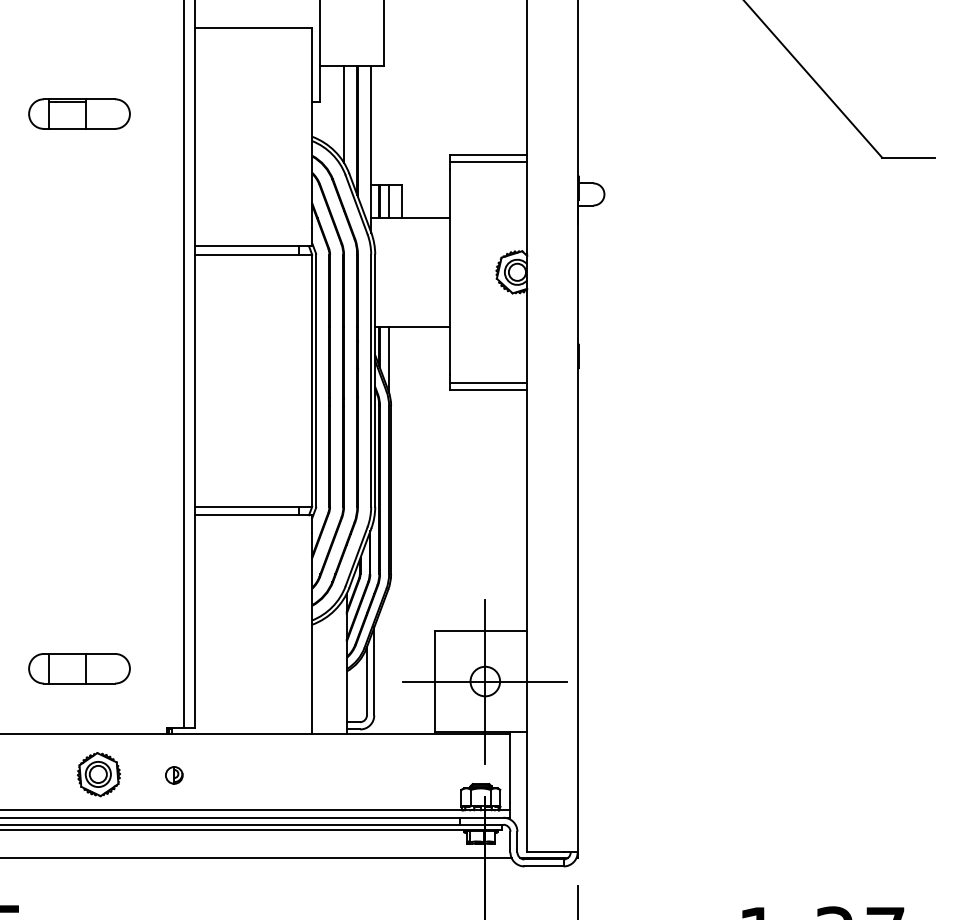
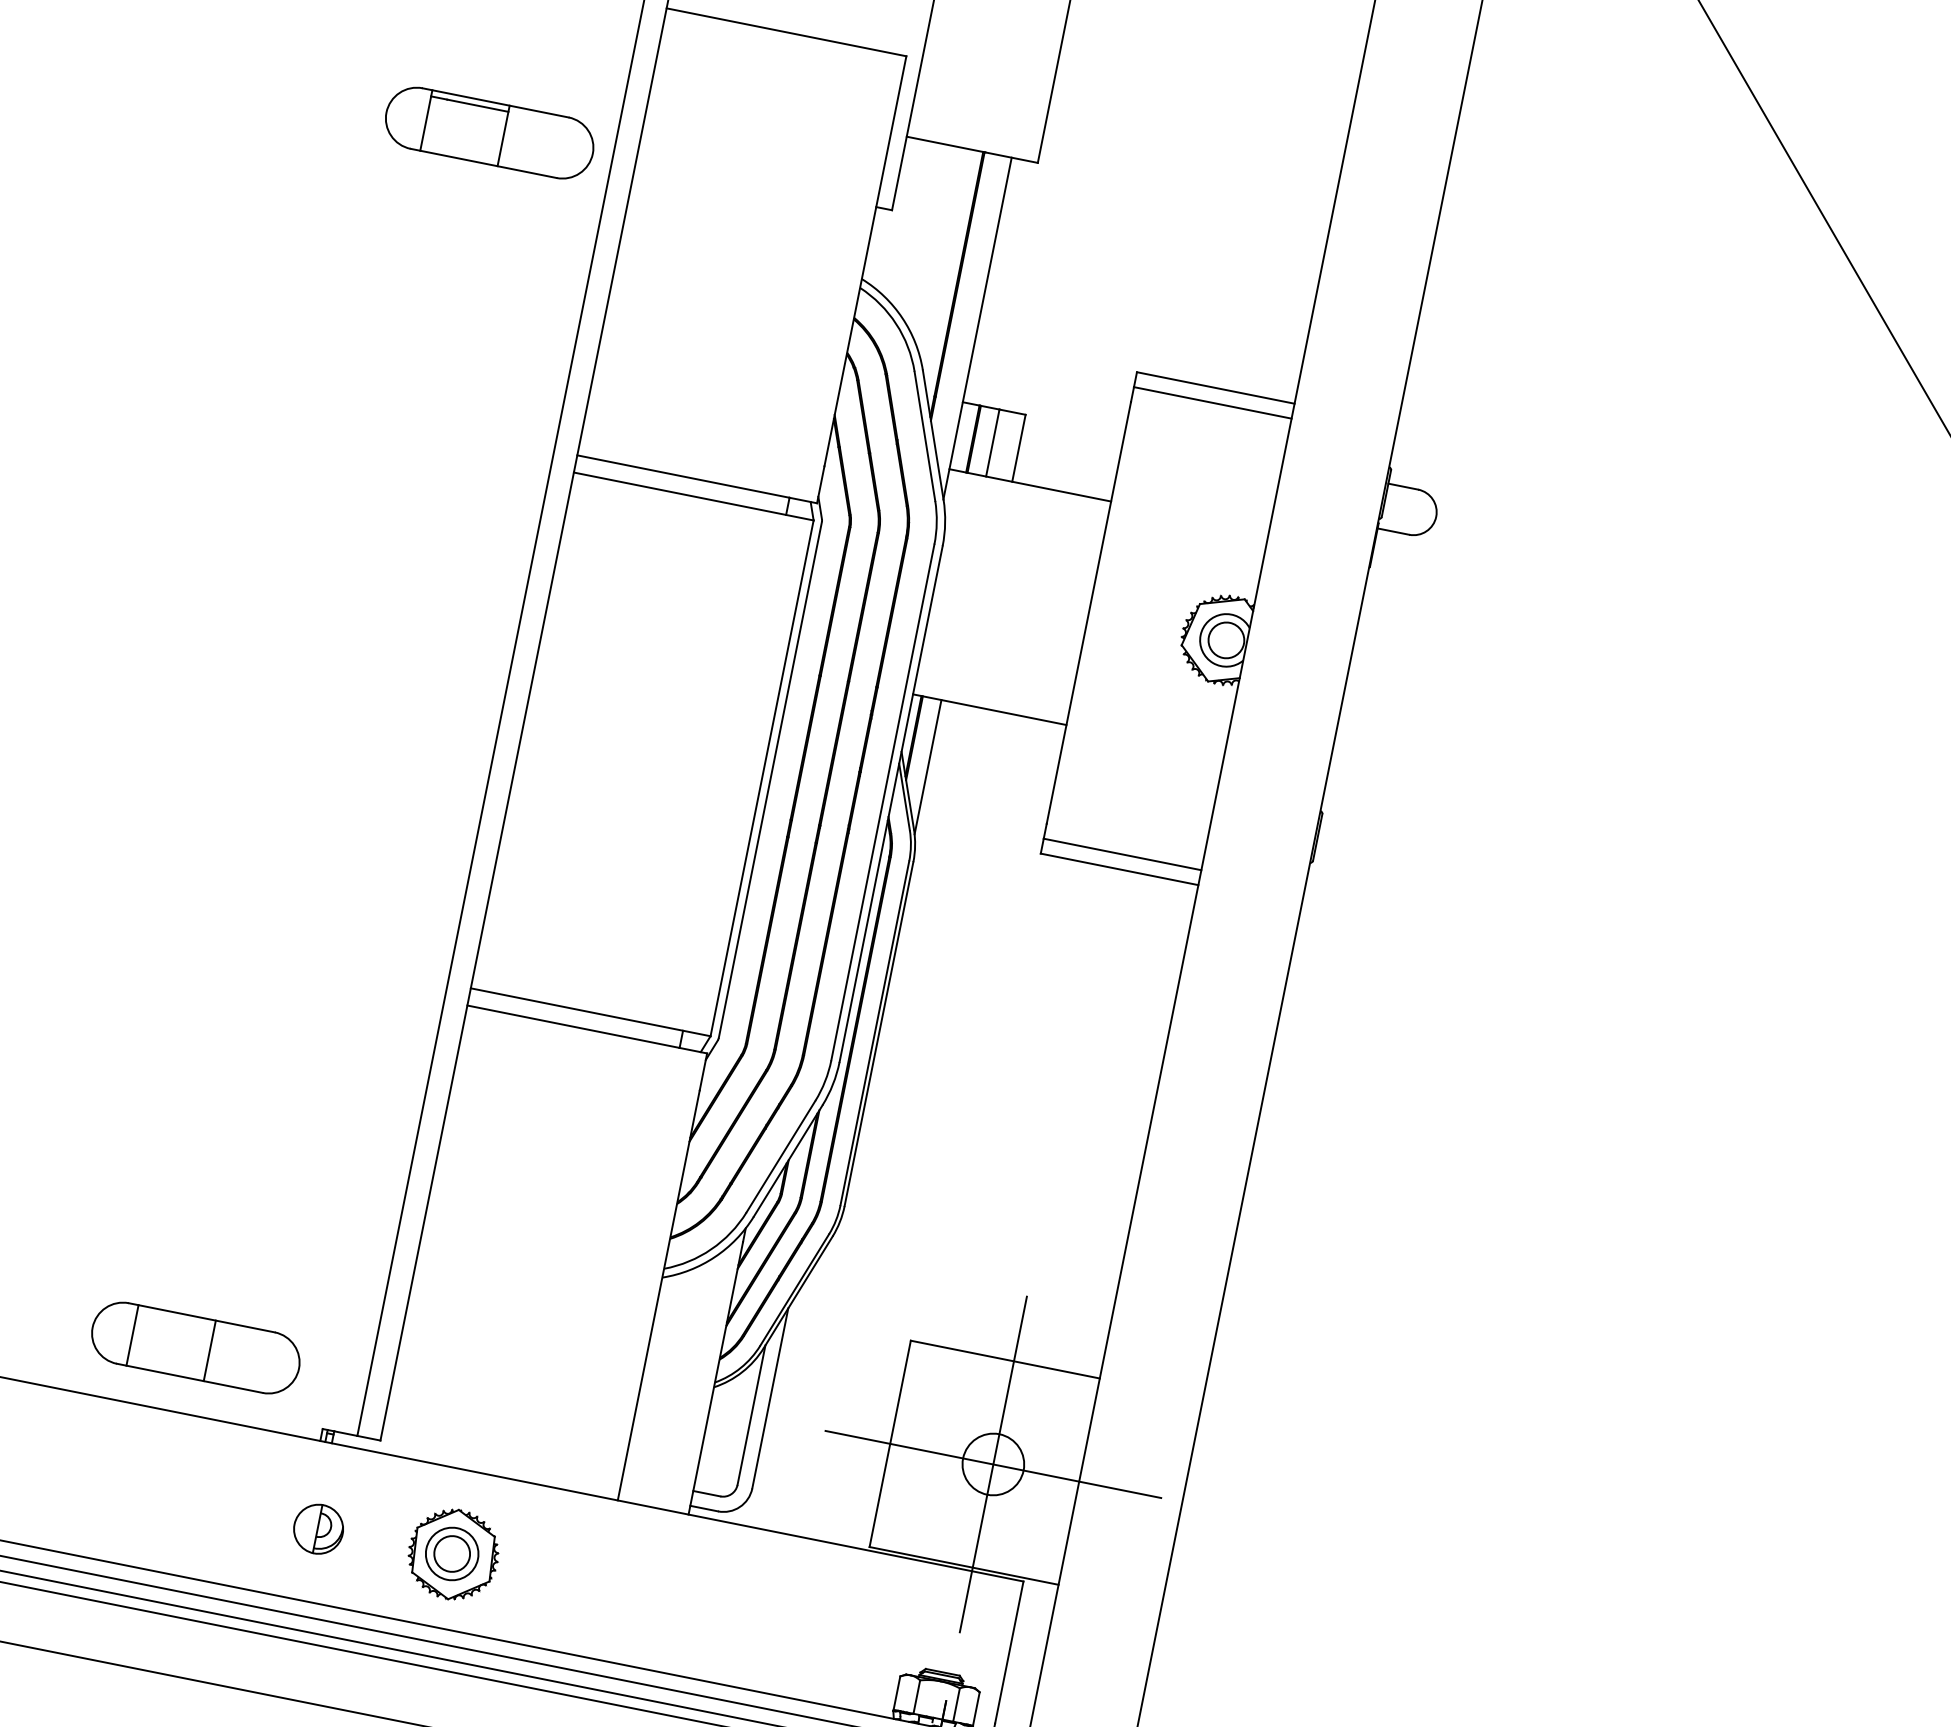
part: (79, 113) -> (489, 131), moved
line: (344, 113) -> (937, 244), removed
part: (79, 668) -> (195, 1347), moved
part: (98, 774) -> (452, 1554), moved
part: (174, 775) -> (319, 1529), size x1.4

